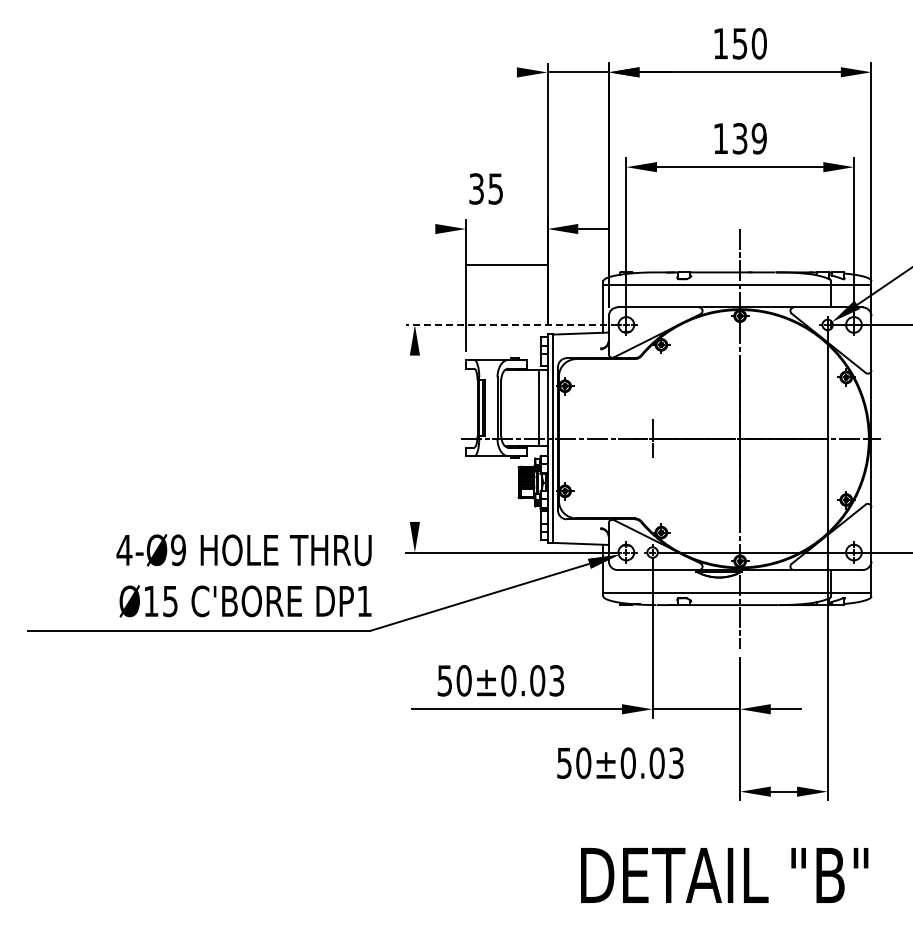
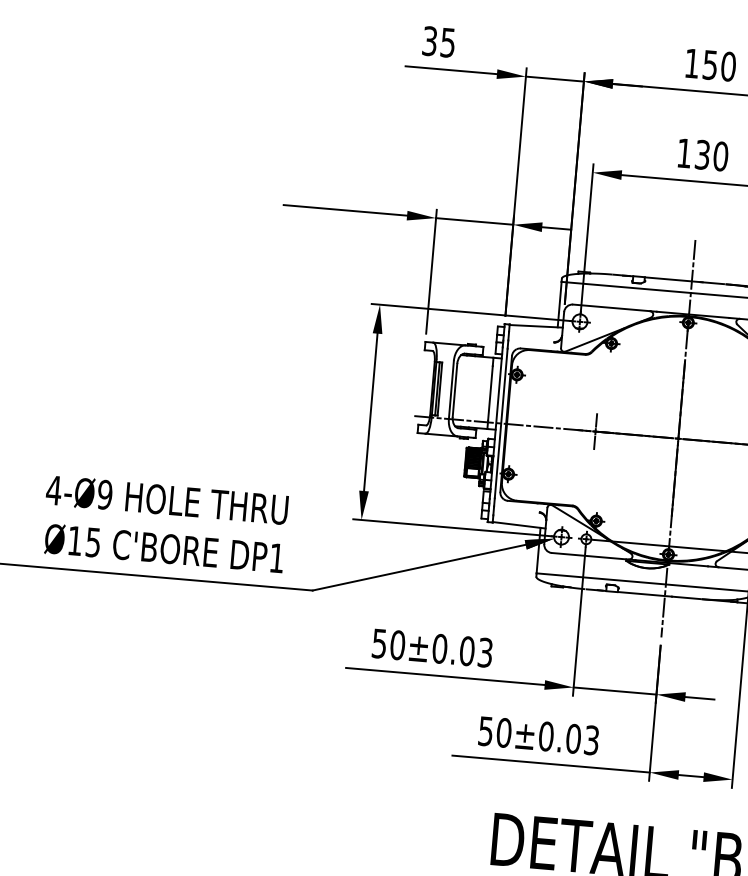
line: (468, 72) -> (451, 70), added
text: (758, 138) -> (720, 156), 139 -> 130
text: (485, 188) -> (438, 41), moved
line: (369, 229) -> (344, 210), added
line: (506, 265) -> (474, 221), moved
line: (511, 324) -> (471, 312), dashed -> solid
line: (414, 438) -> (370, 412), added
text: (243, 575) -> (164, 524), moved
line: (635, 791) -> (550, 763), added

